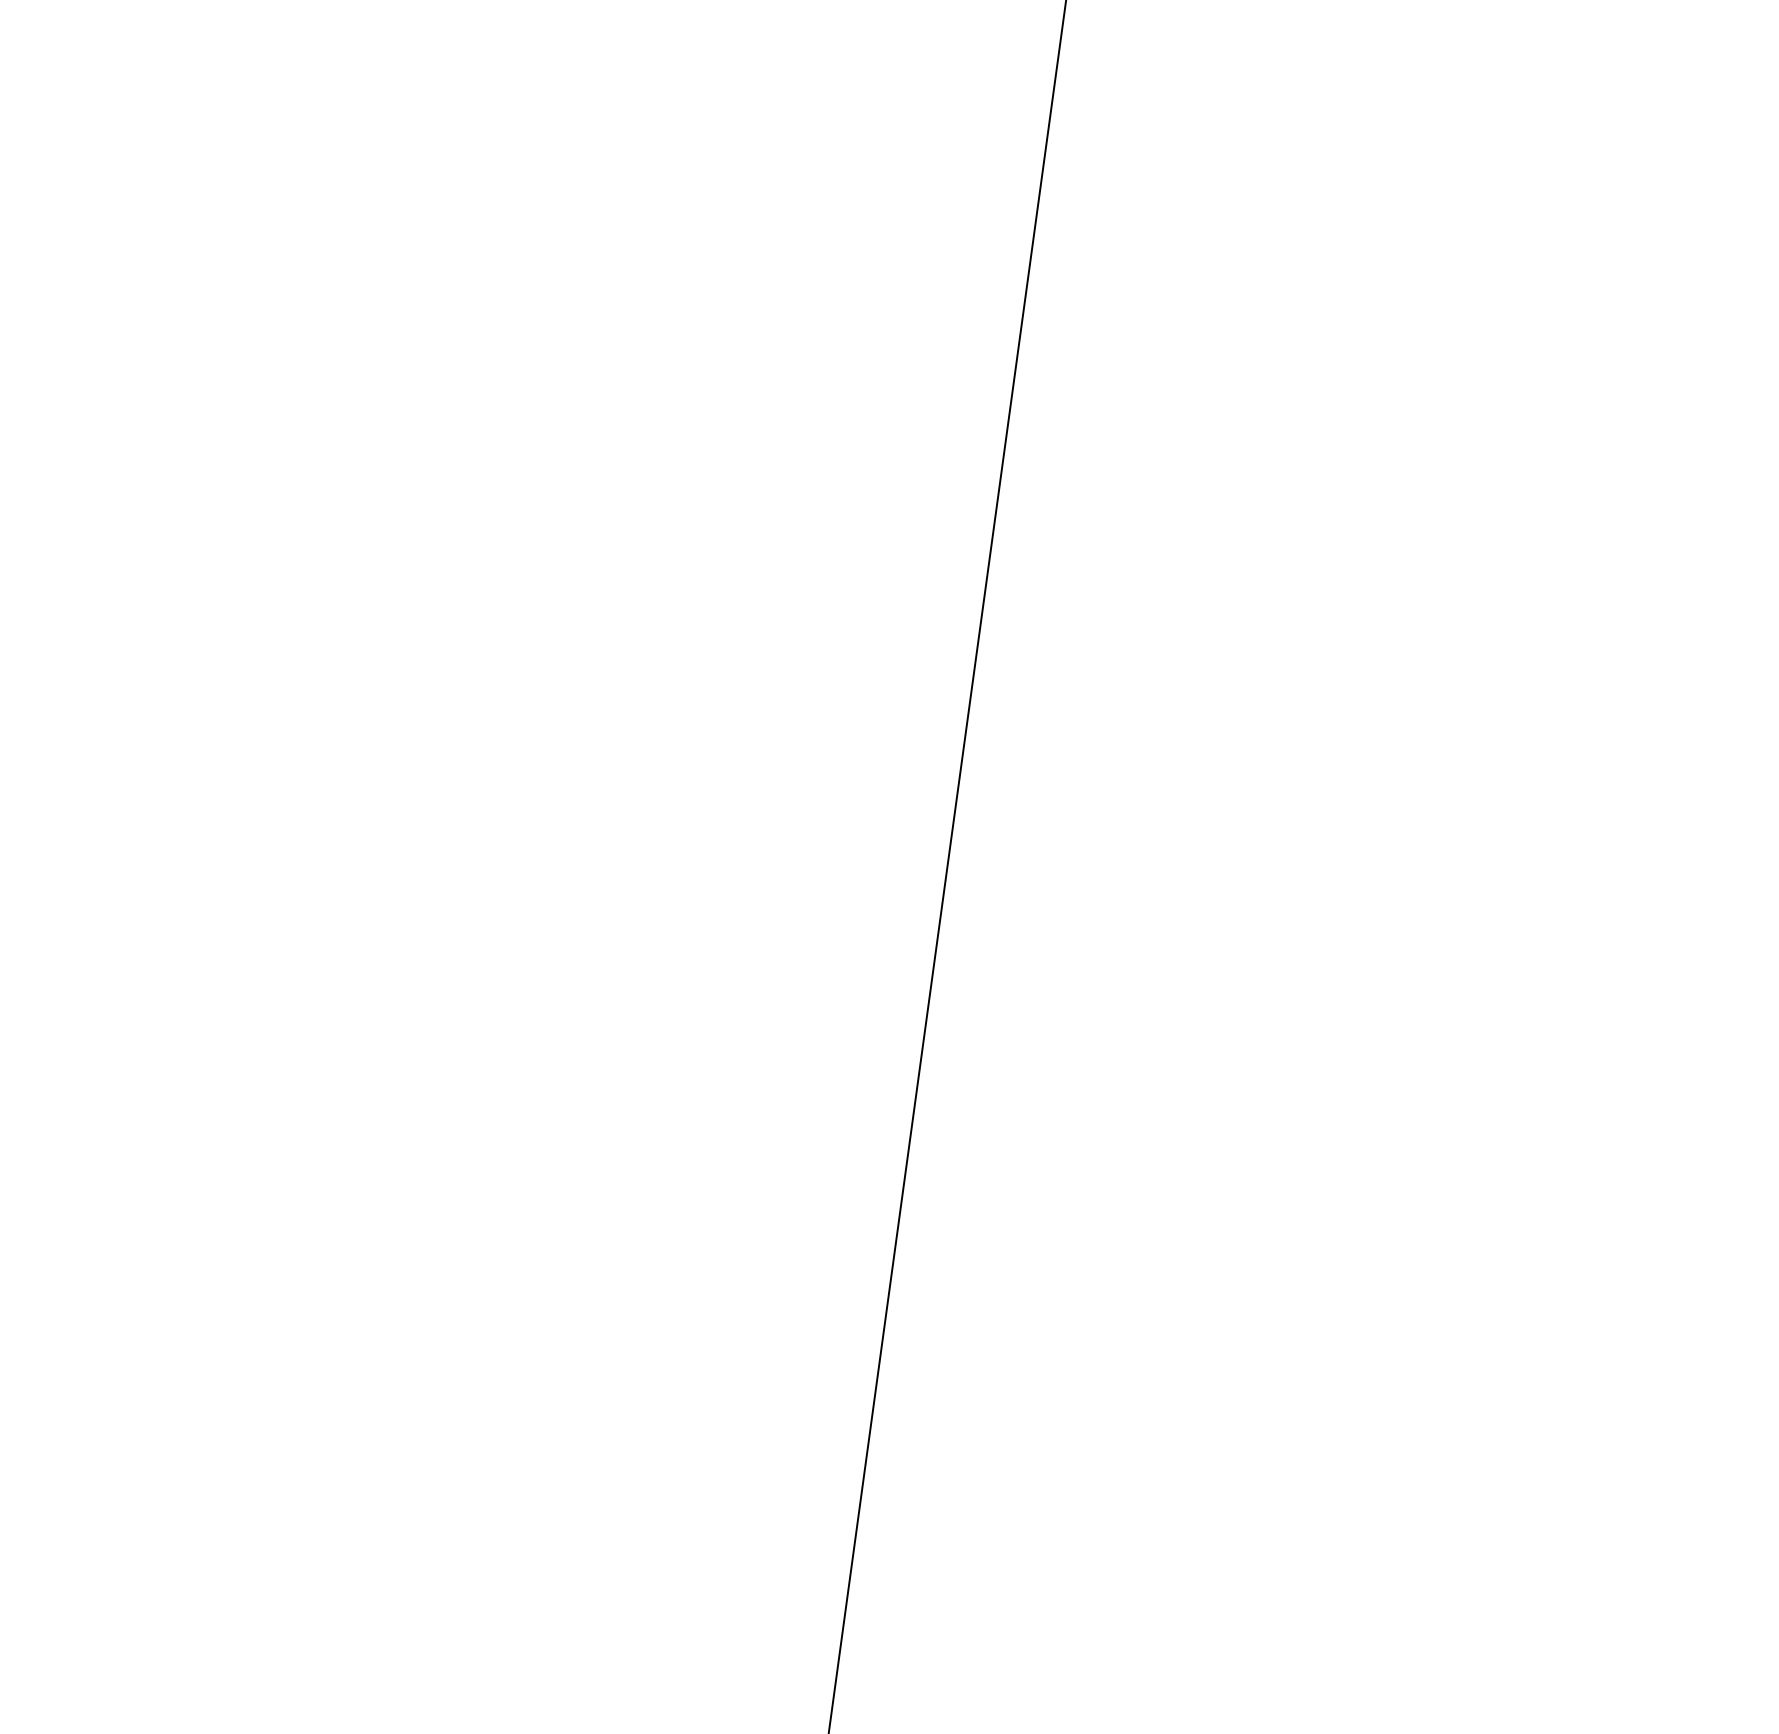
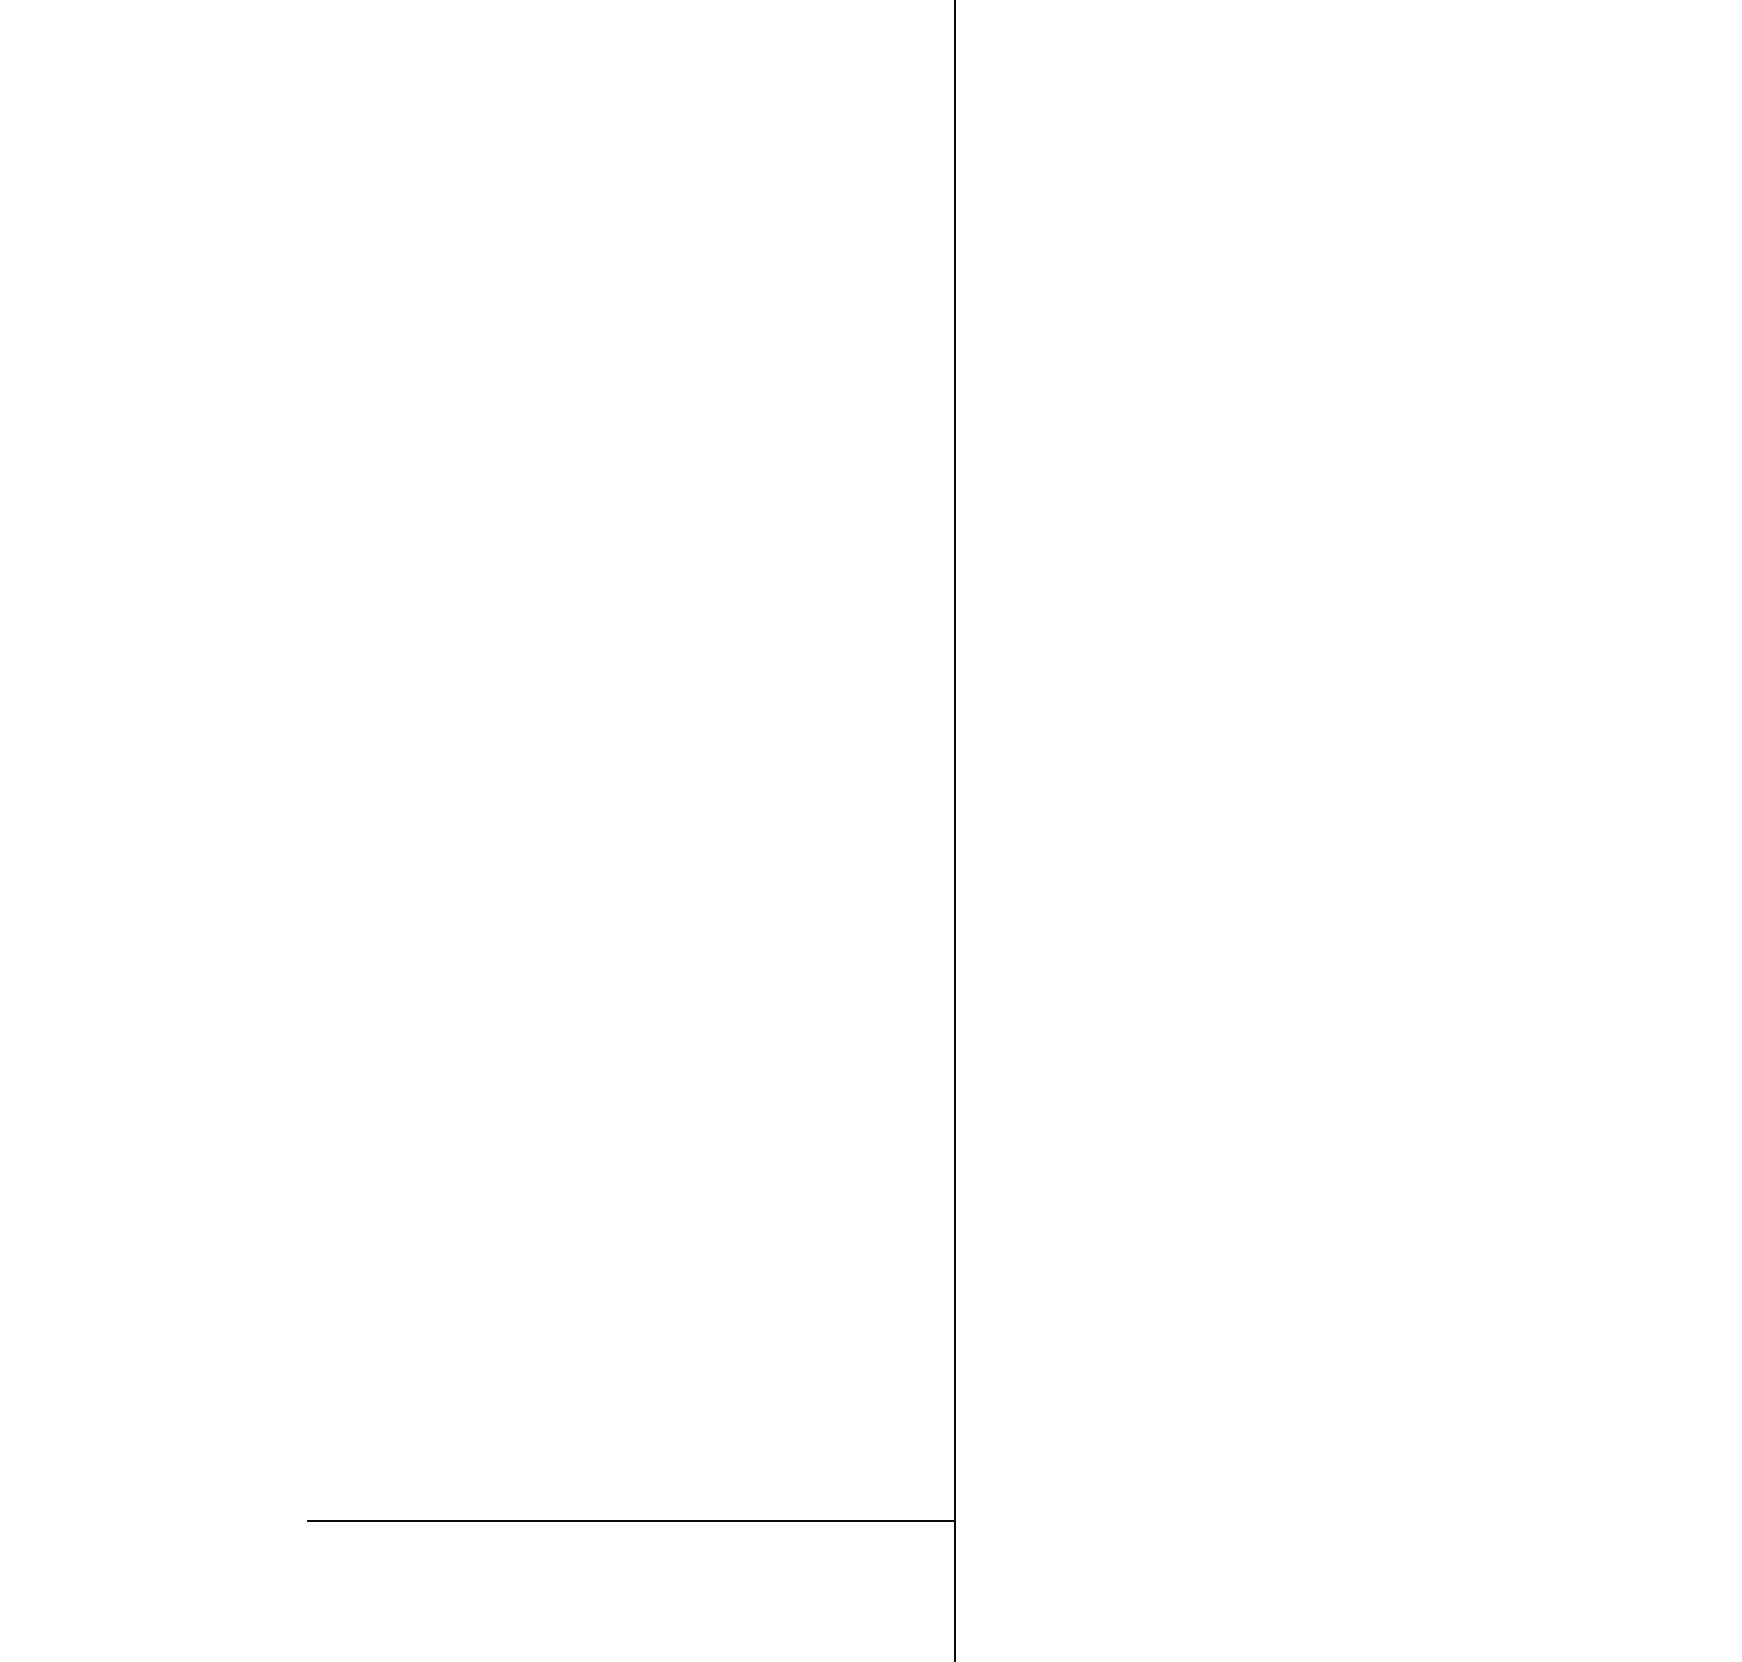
line: (421, 1622) -> (631, 1521), added

